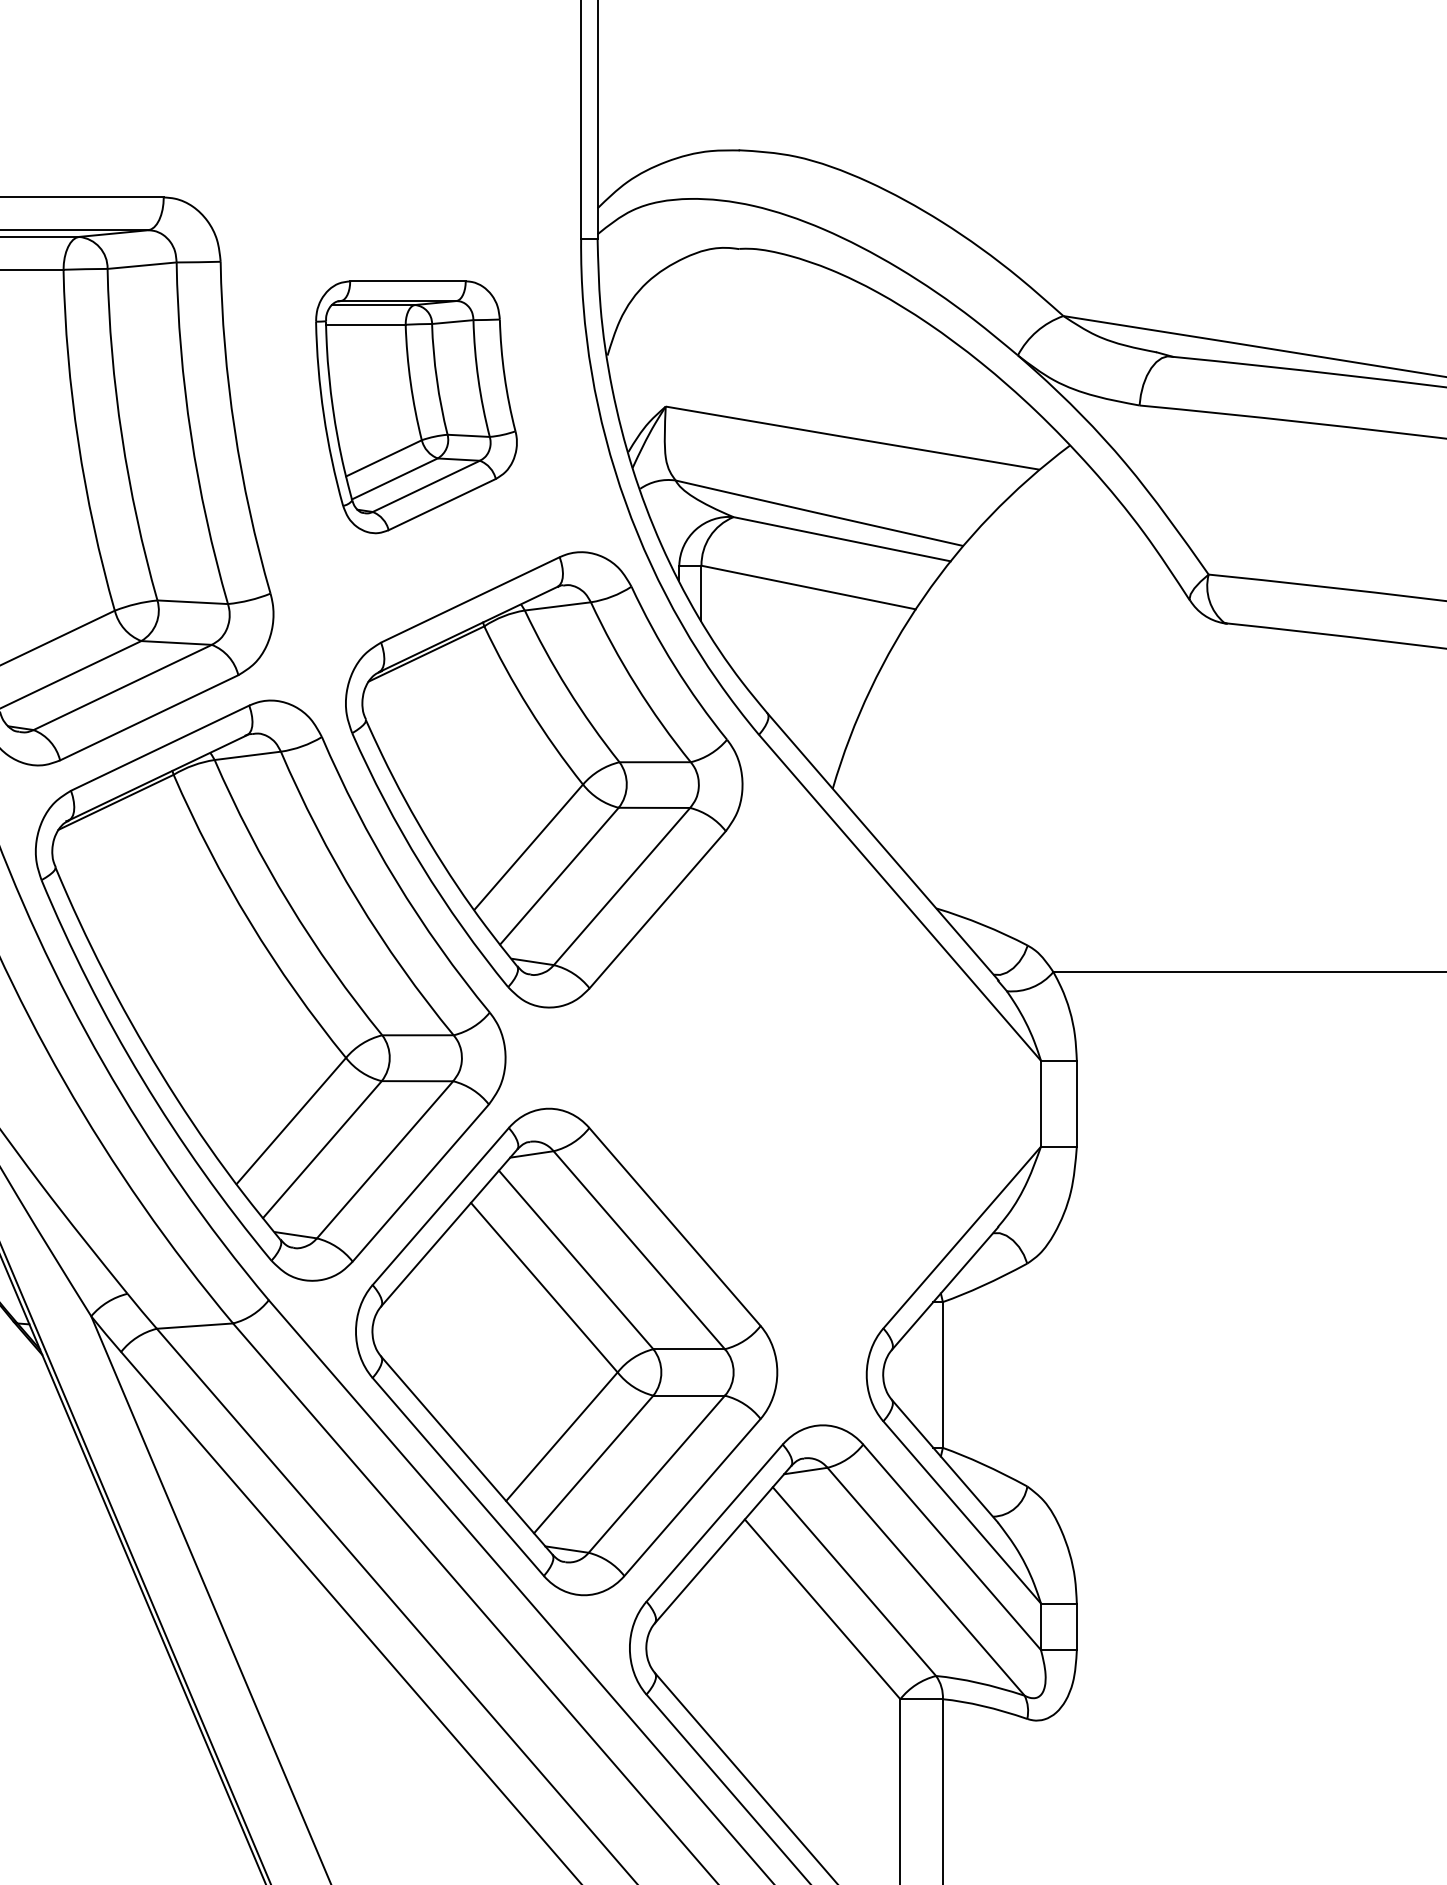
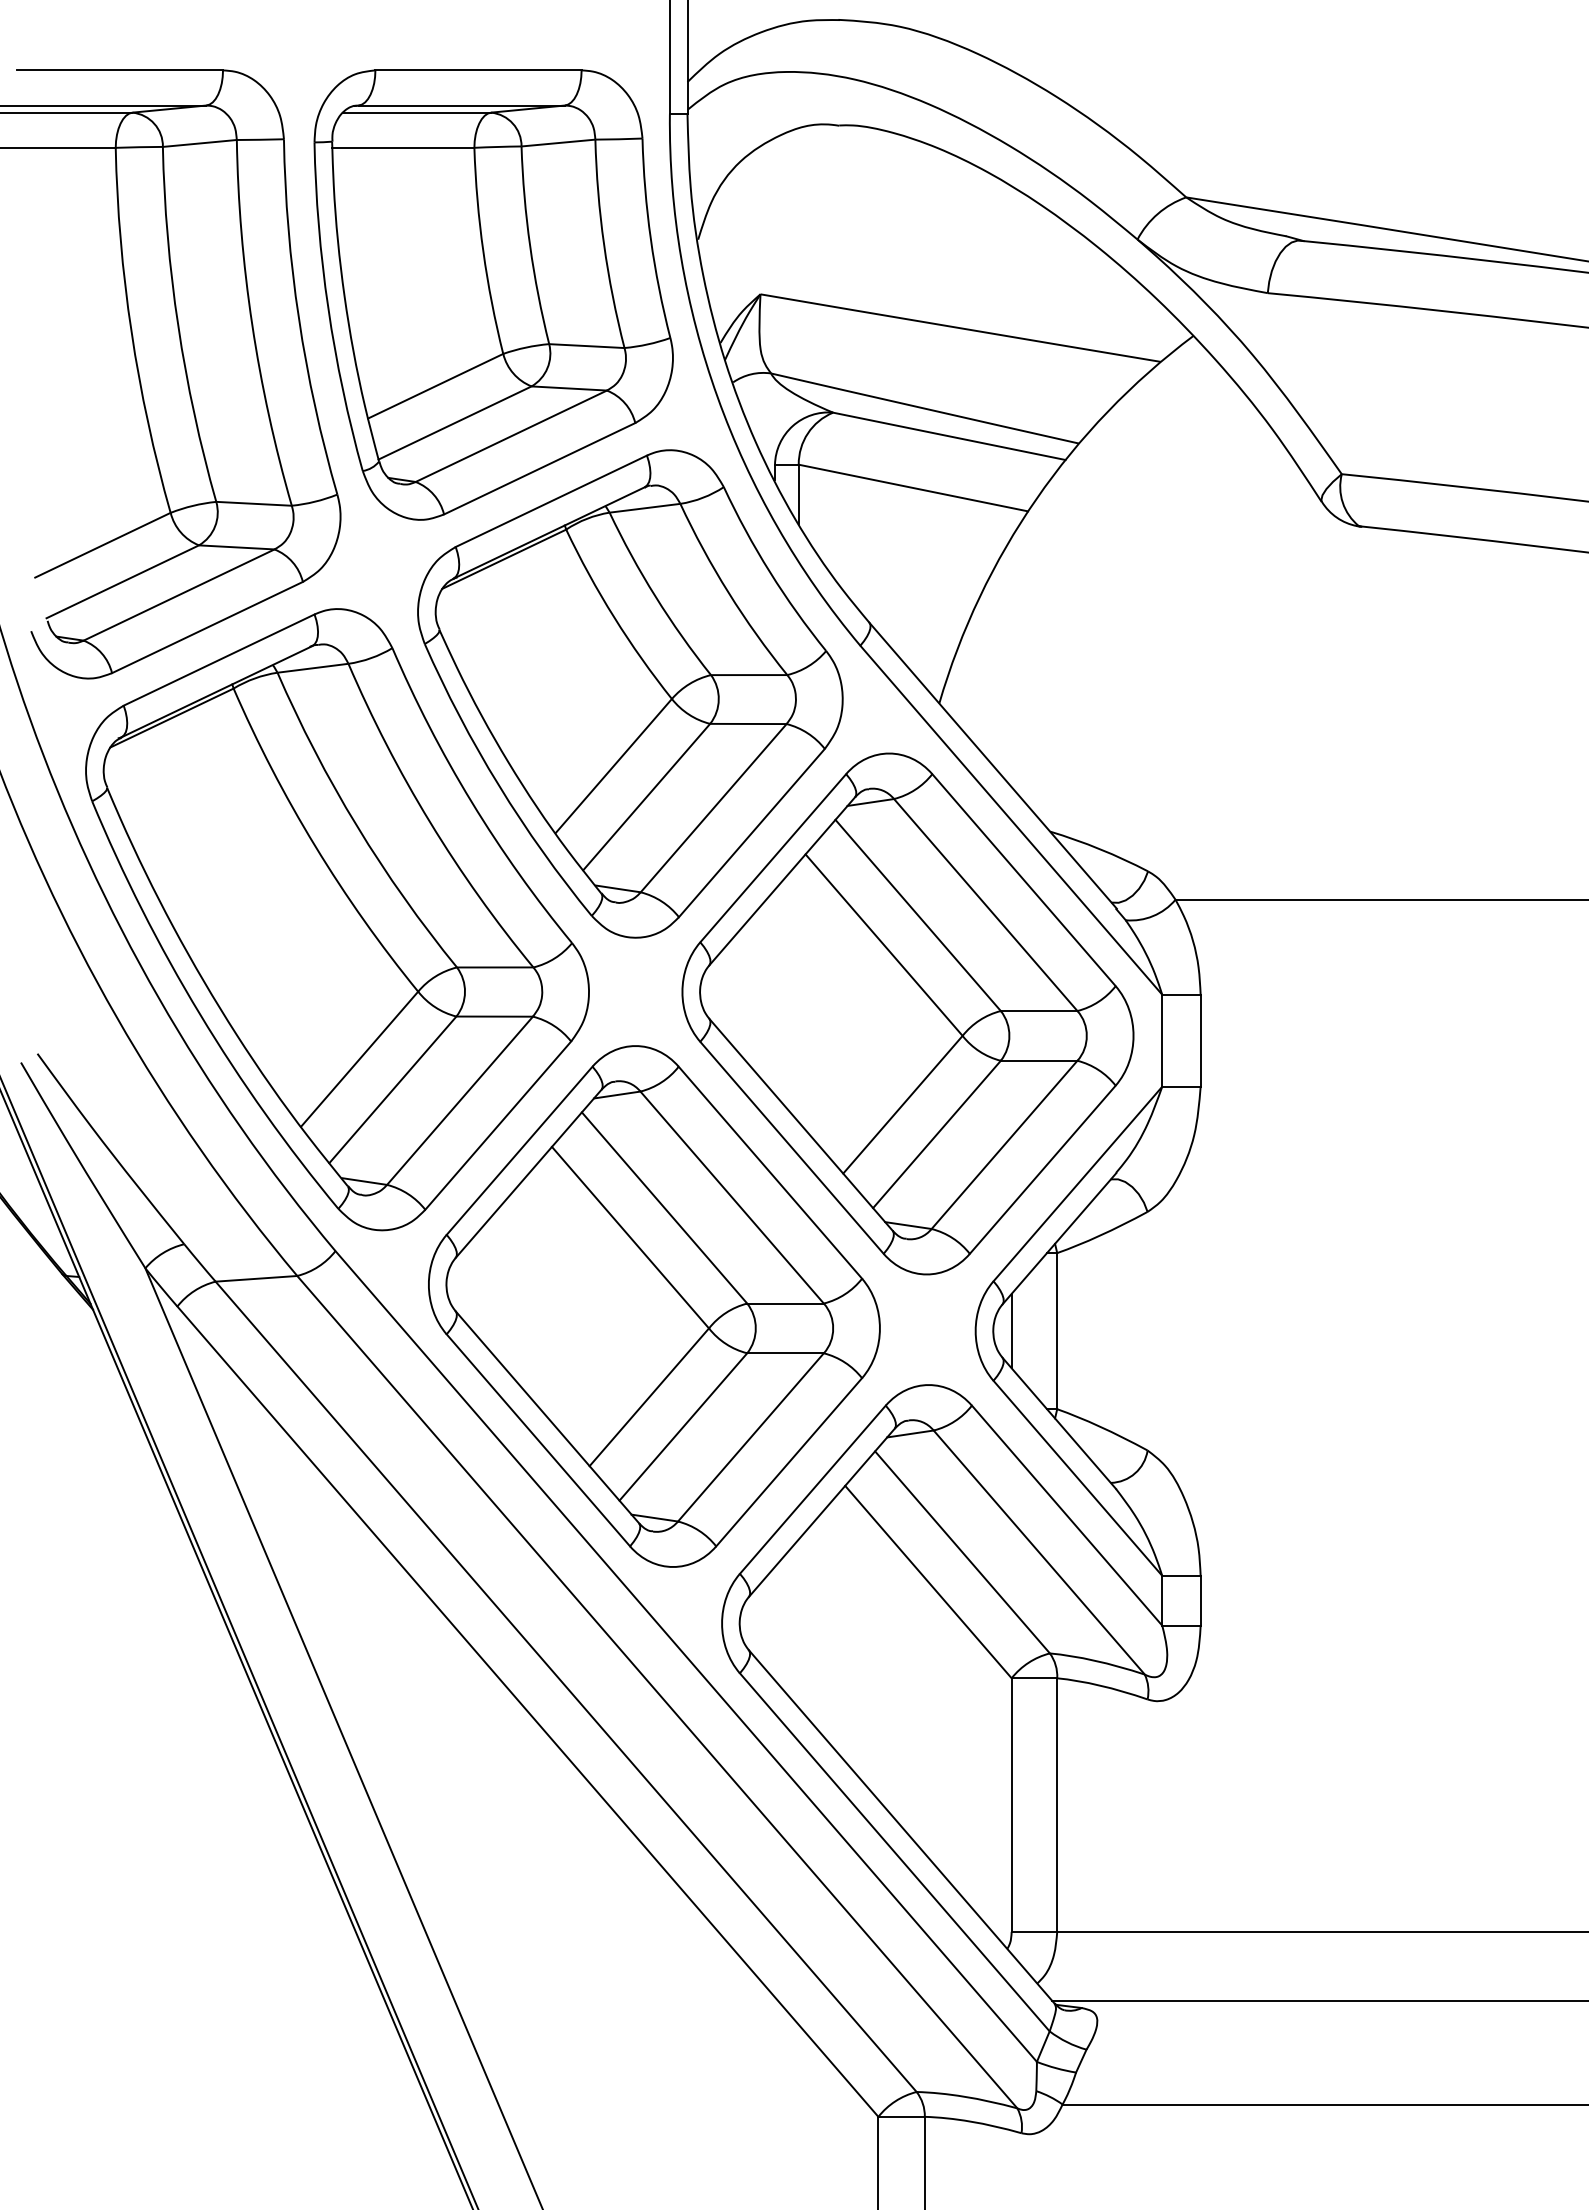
part: (416, 406) -> (493, 294), size x1.67
part: (803, 1078) -> (907, 1013), added
line: (900, 1374) -> (1011, 1330), added

